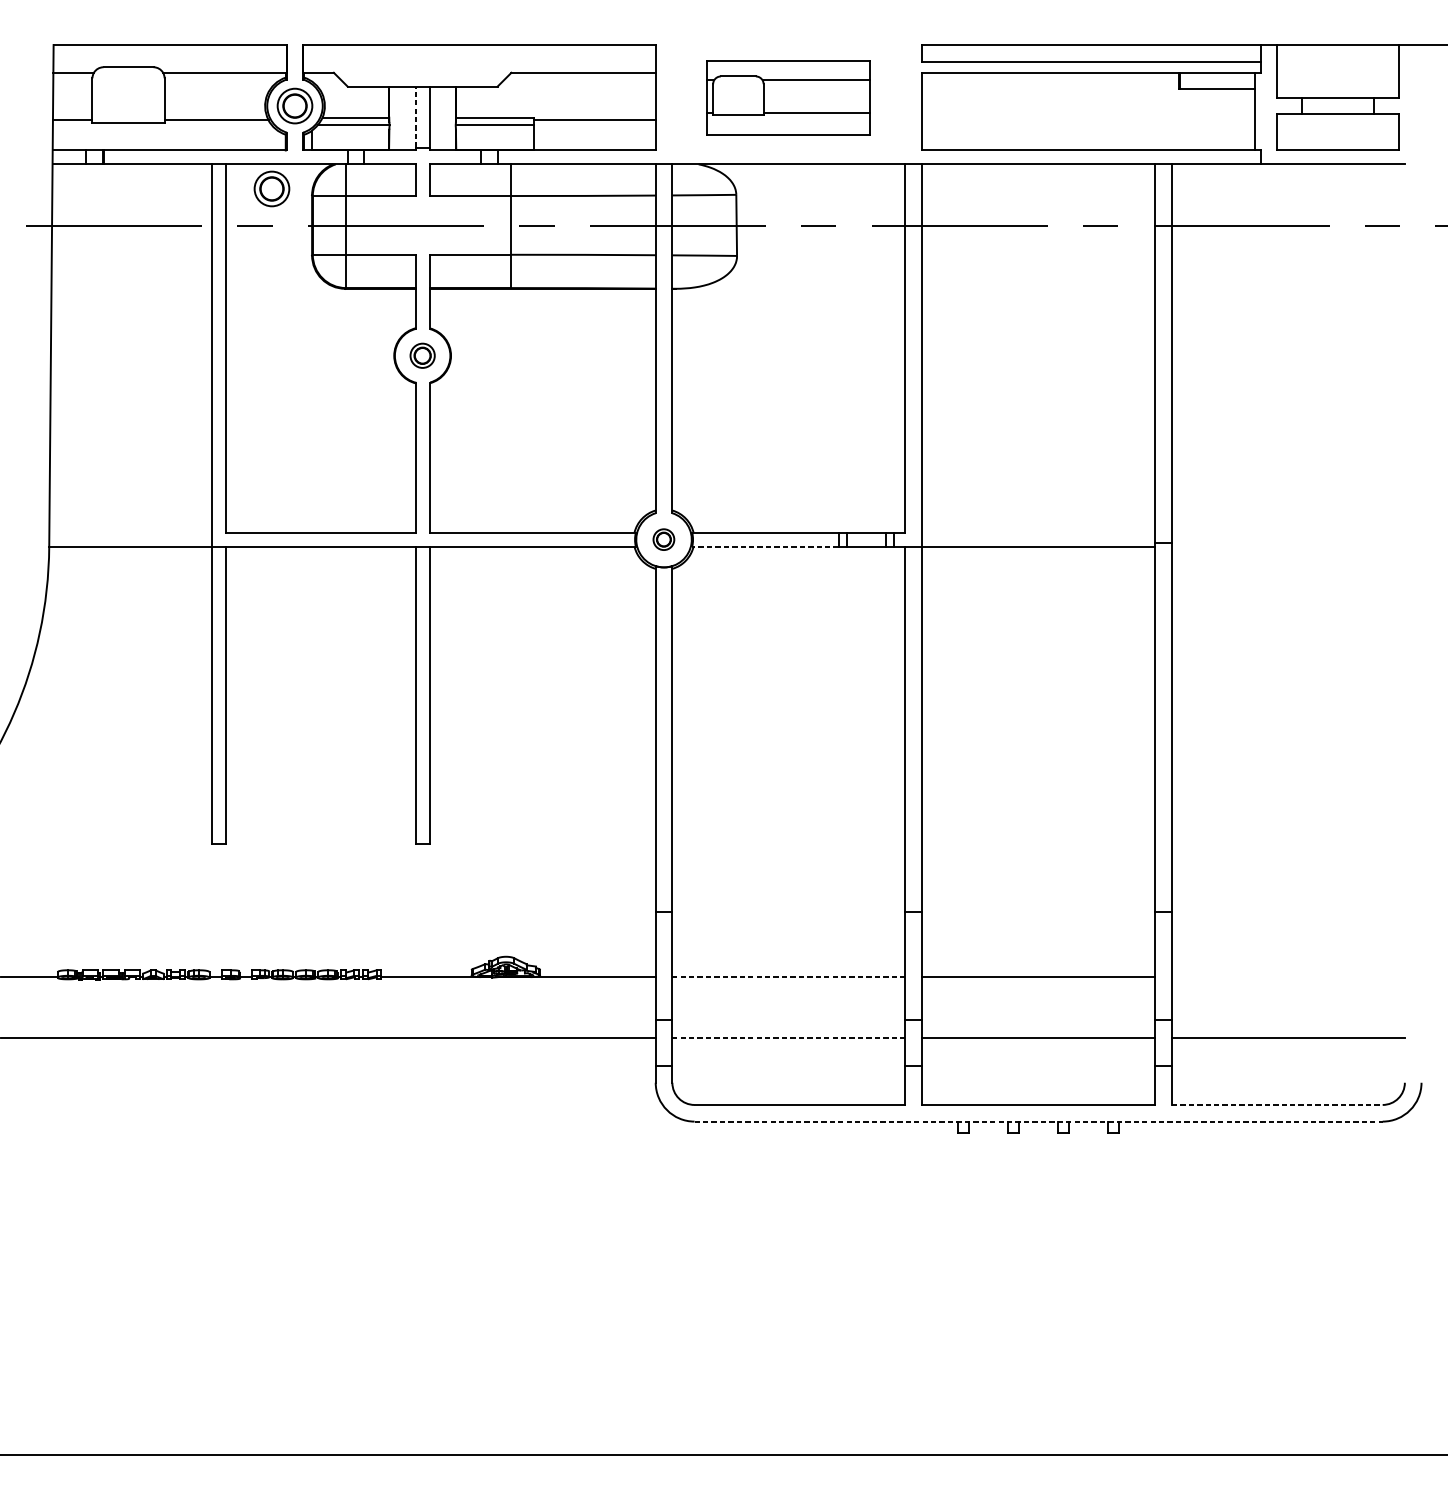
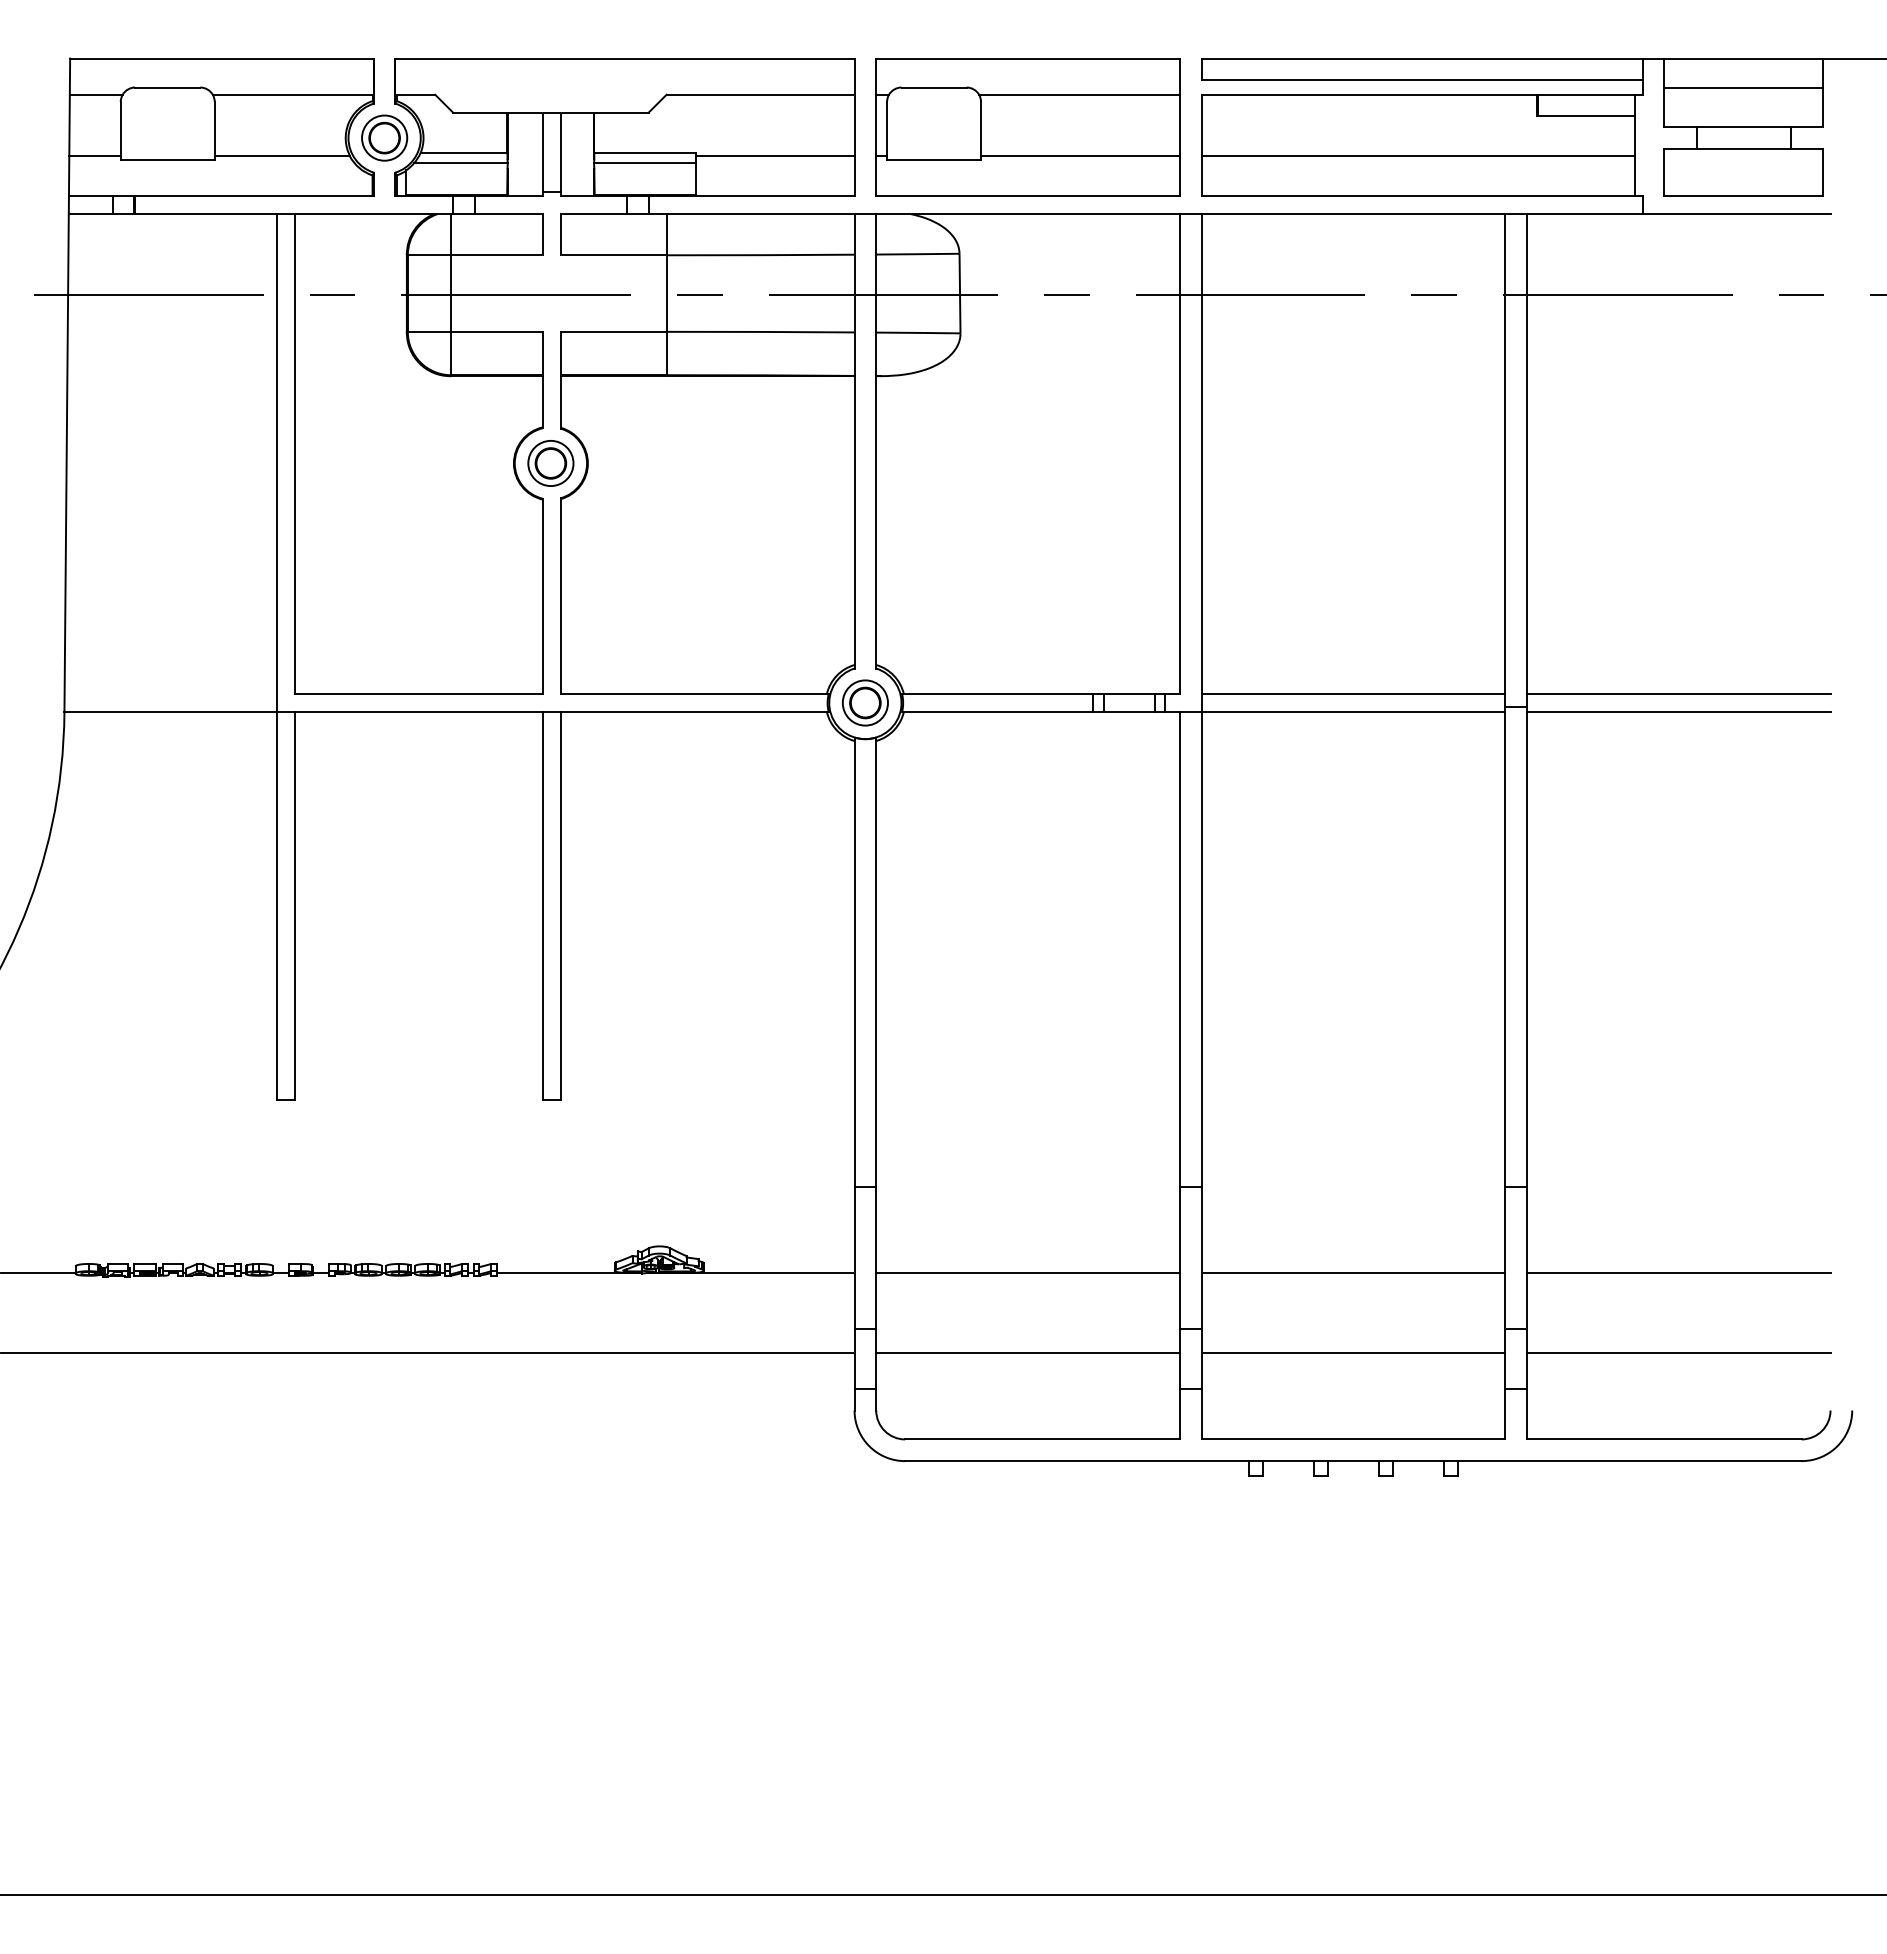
line: (1338, 67) -> (1743, 87), added
part: (788, 97) -> (1027, 127), size x1.43
line: (416, 117) -> (542, 152), dashed -> solid
line: (1088, 120) -> (1418, 156), added
part: (271, 188) -> (354, 245), removed
part: (422, 355) -> (550, 463), size x1.43
line: (1038, 532) -> (1353, 693), added
line: (1288, 532) -> (1678, 693), added
part: (663, 539) -> (864, 702), size x1.67
line: (765, 546) -> (997, 712), dashed -> solid
line: (1288, 546) -> (1678, 712), added
line: (789, 977) -> (1028, 1273), dashed -> solid
line: (1288, 977) -> (1678, 1273), added
line: (789, 1038) -> (1028, 1352), dashed -> solid
line: (1277, 1105) -> (1664, 1439), dashed -> solid
line: (1038, 1121) -> (1353, 1461), dashed -> solid

